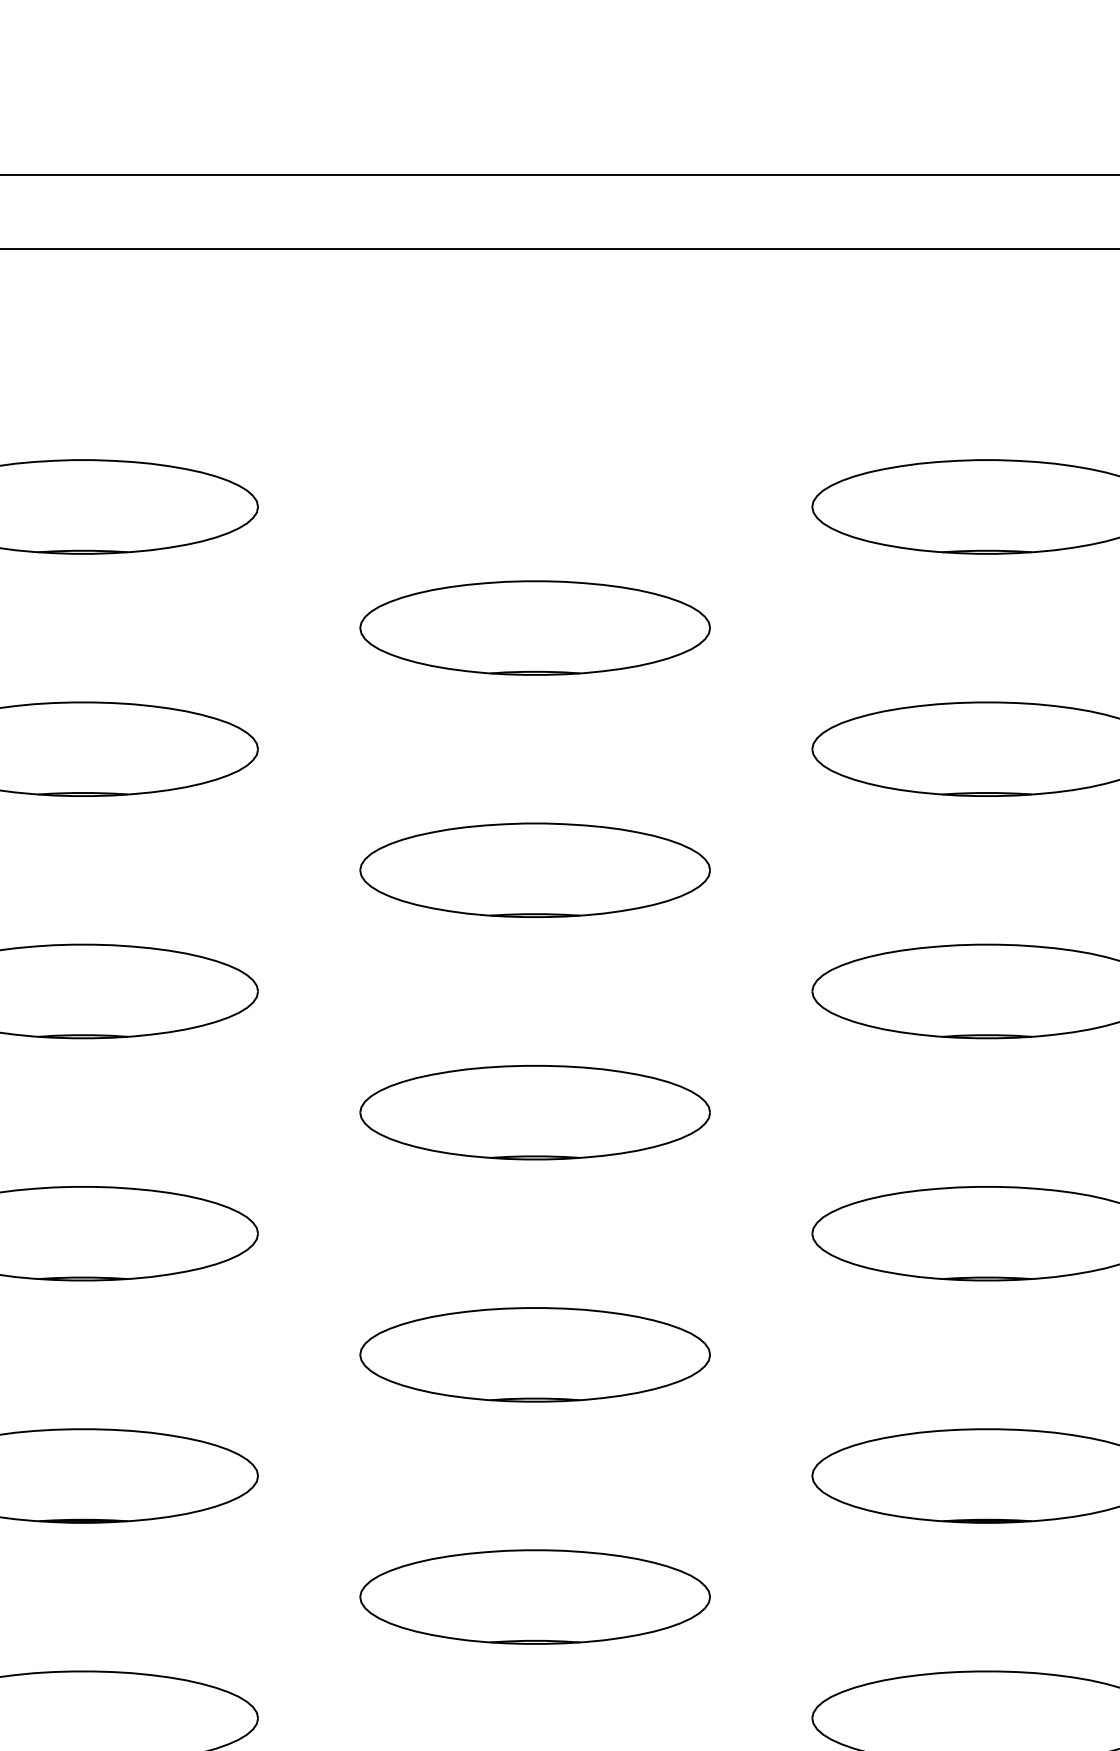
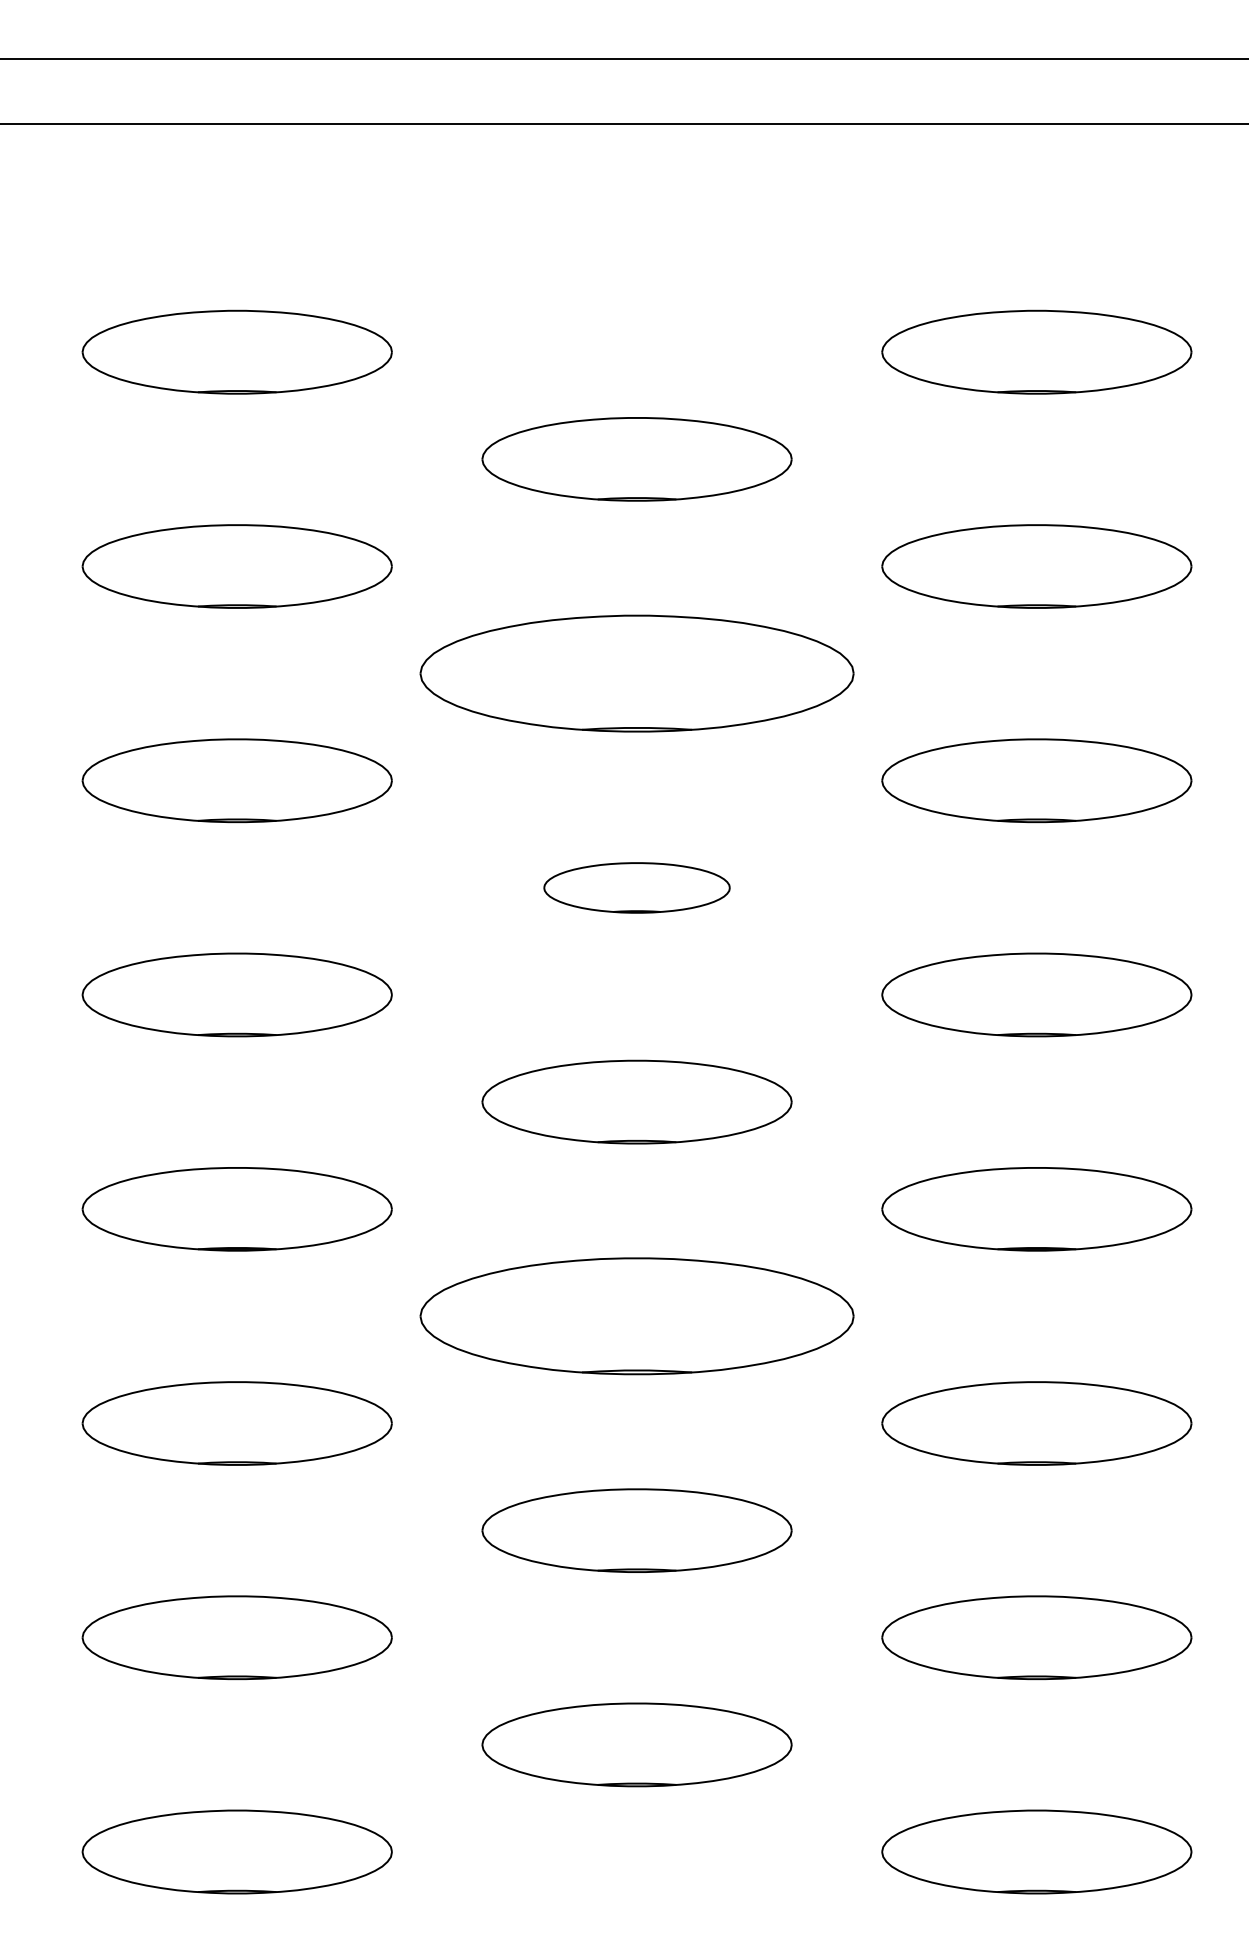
part: (534, 870) -> (636, 673), size x1.4
part: (534, 1112) -> (636, 887), size x0.6
part: (534, 1597) -> (636, 1316), size x1.4

